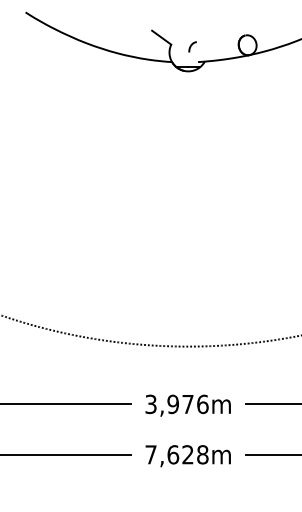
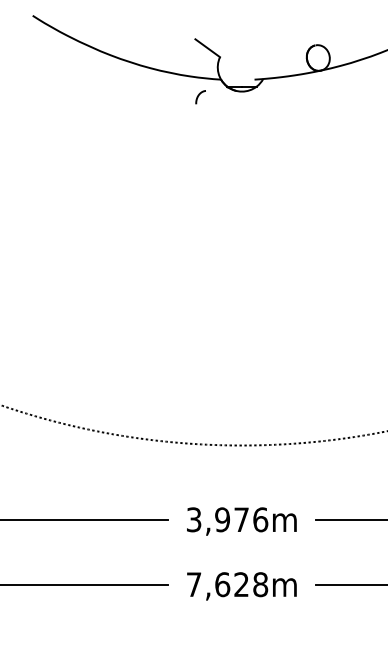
curve: (191, 47) -> (198, 97), moved

